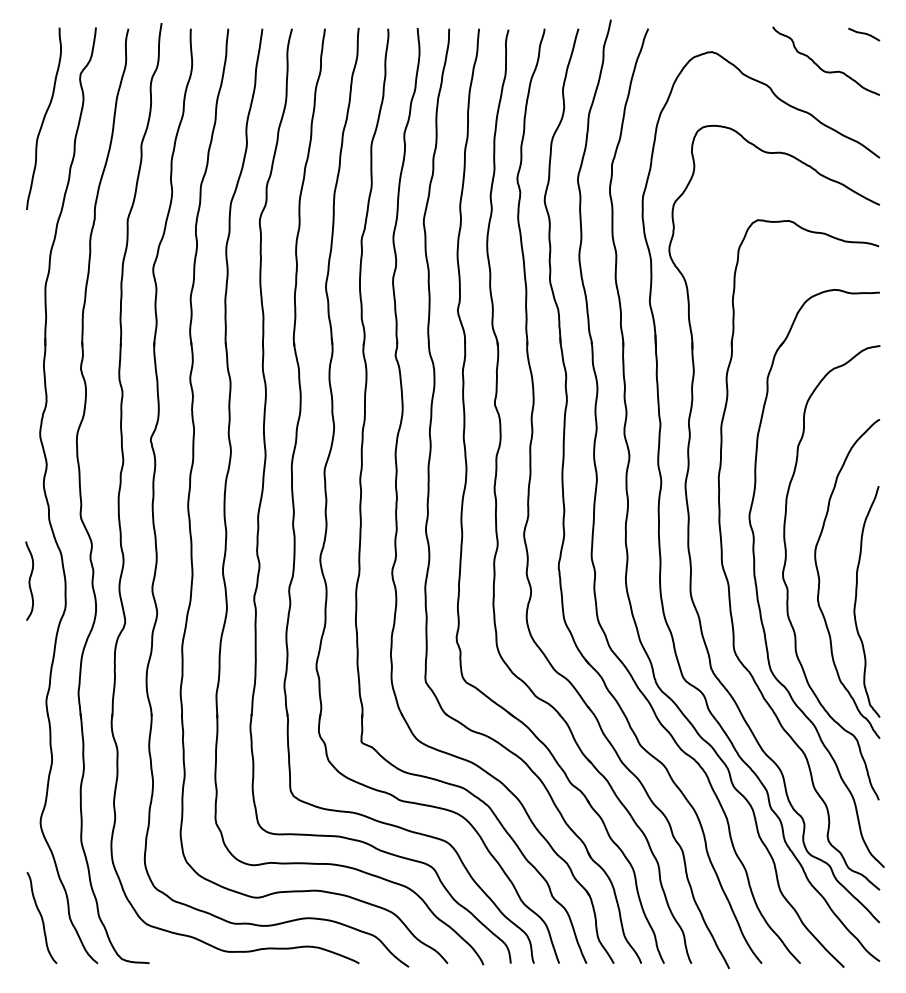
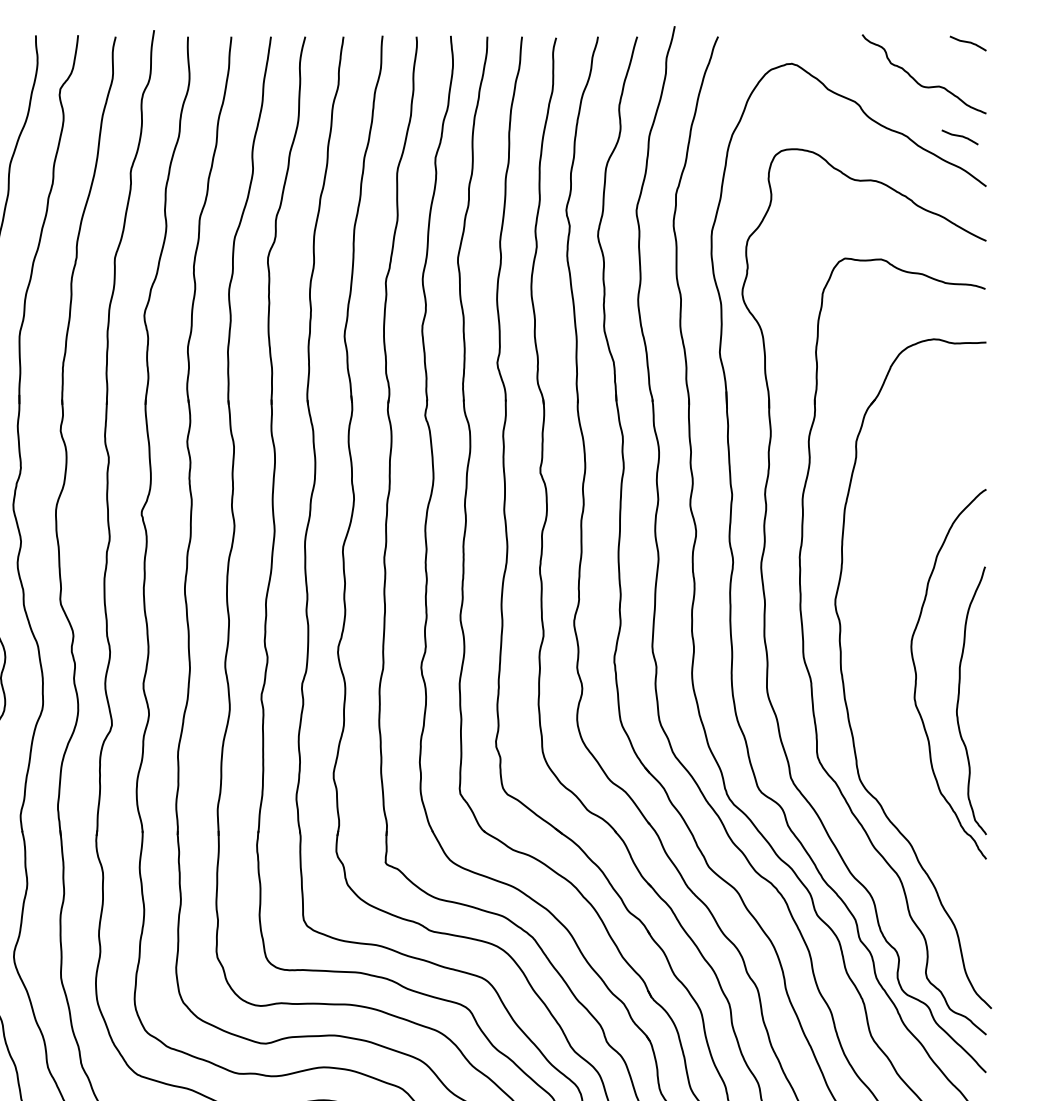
curve: (857, 115) -> (960, 137), added
curve: (787, 585) -> (879, 681), removed

